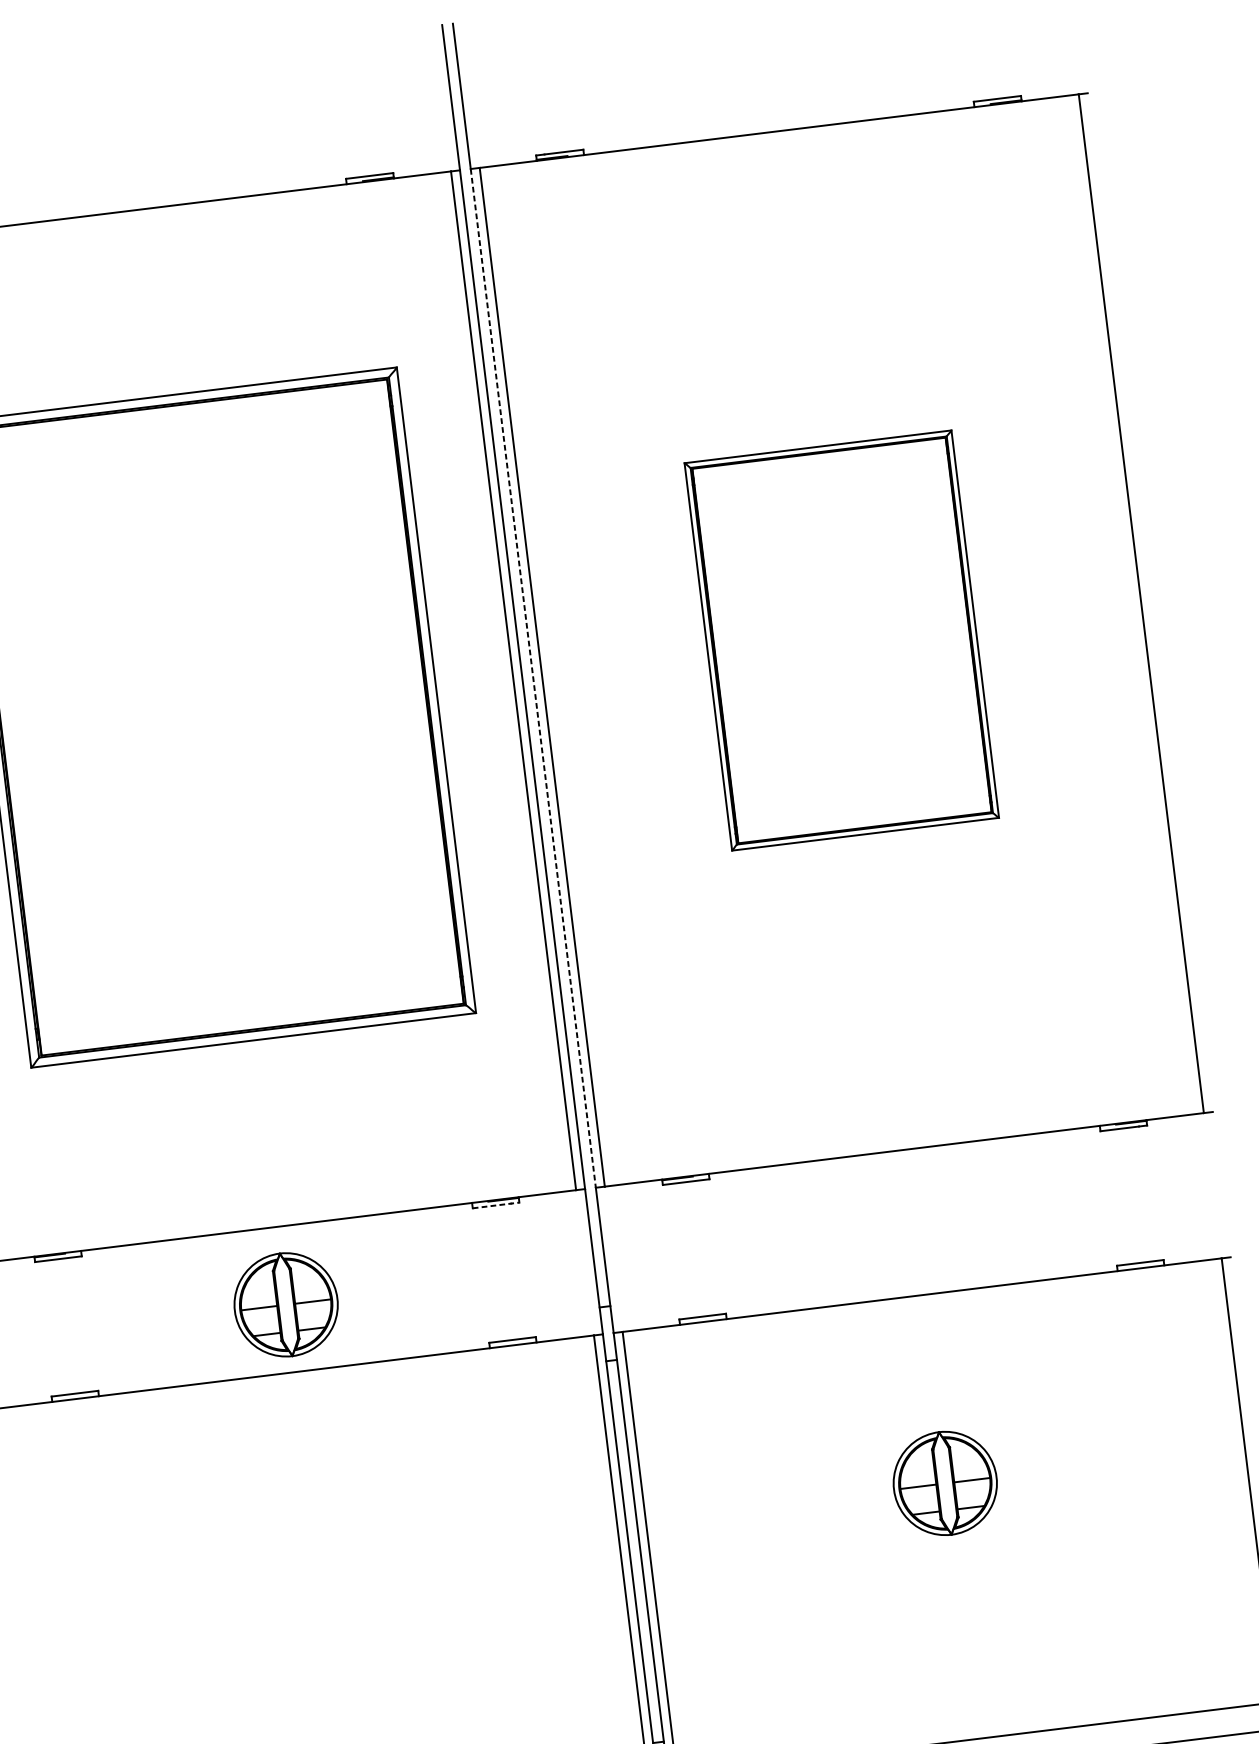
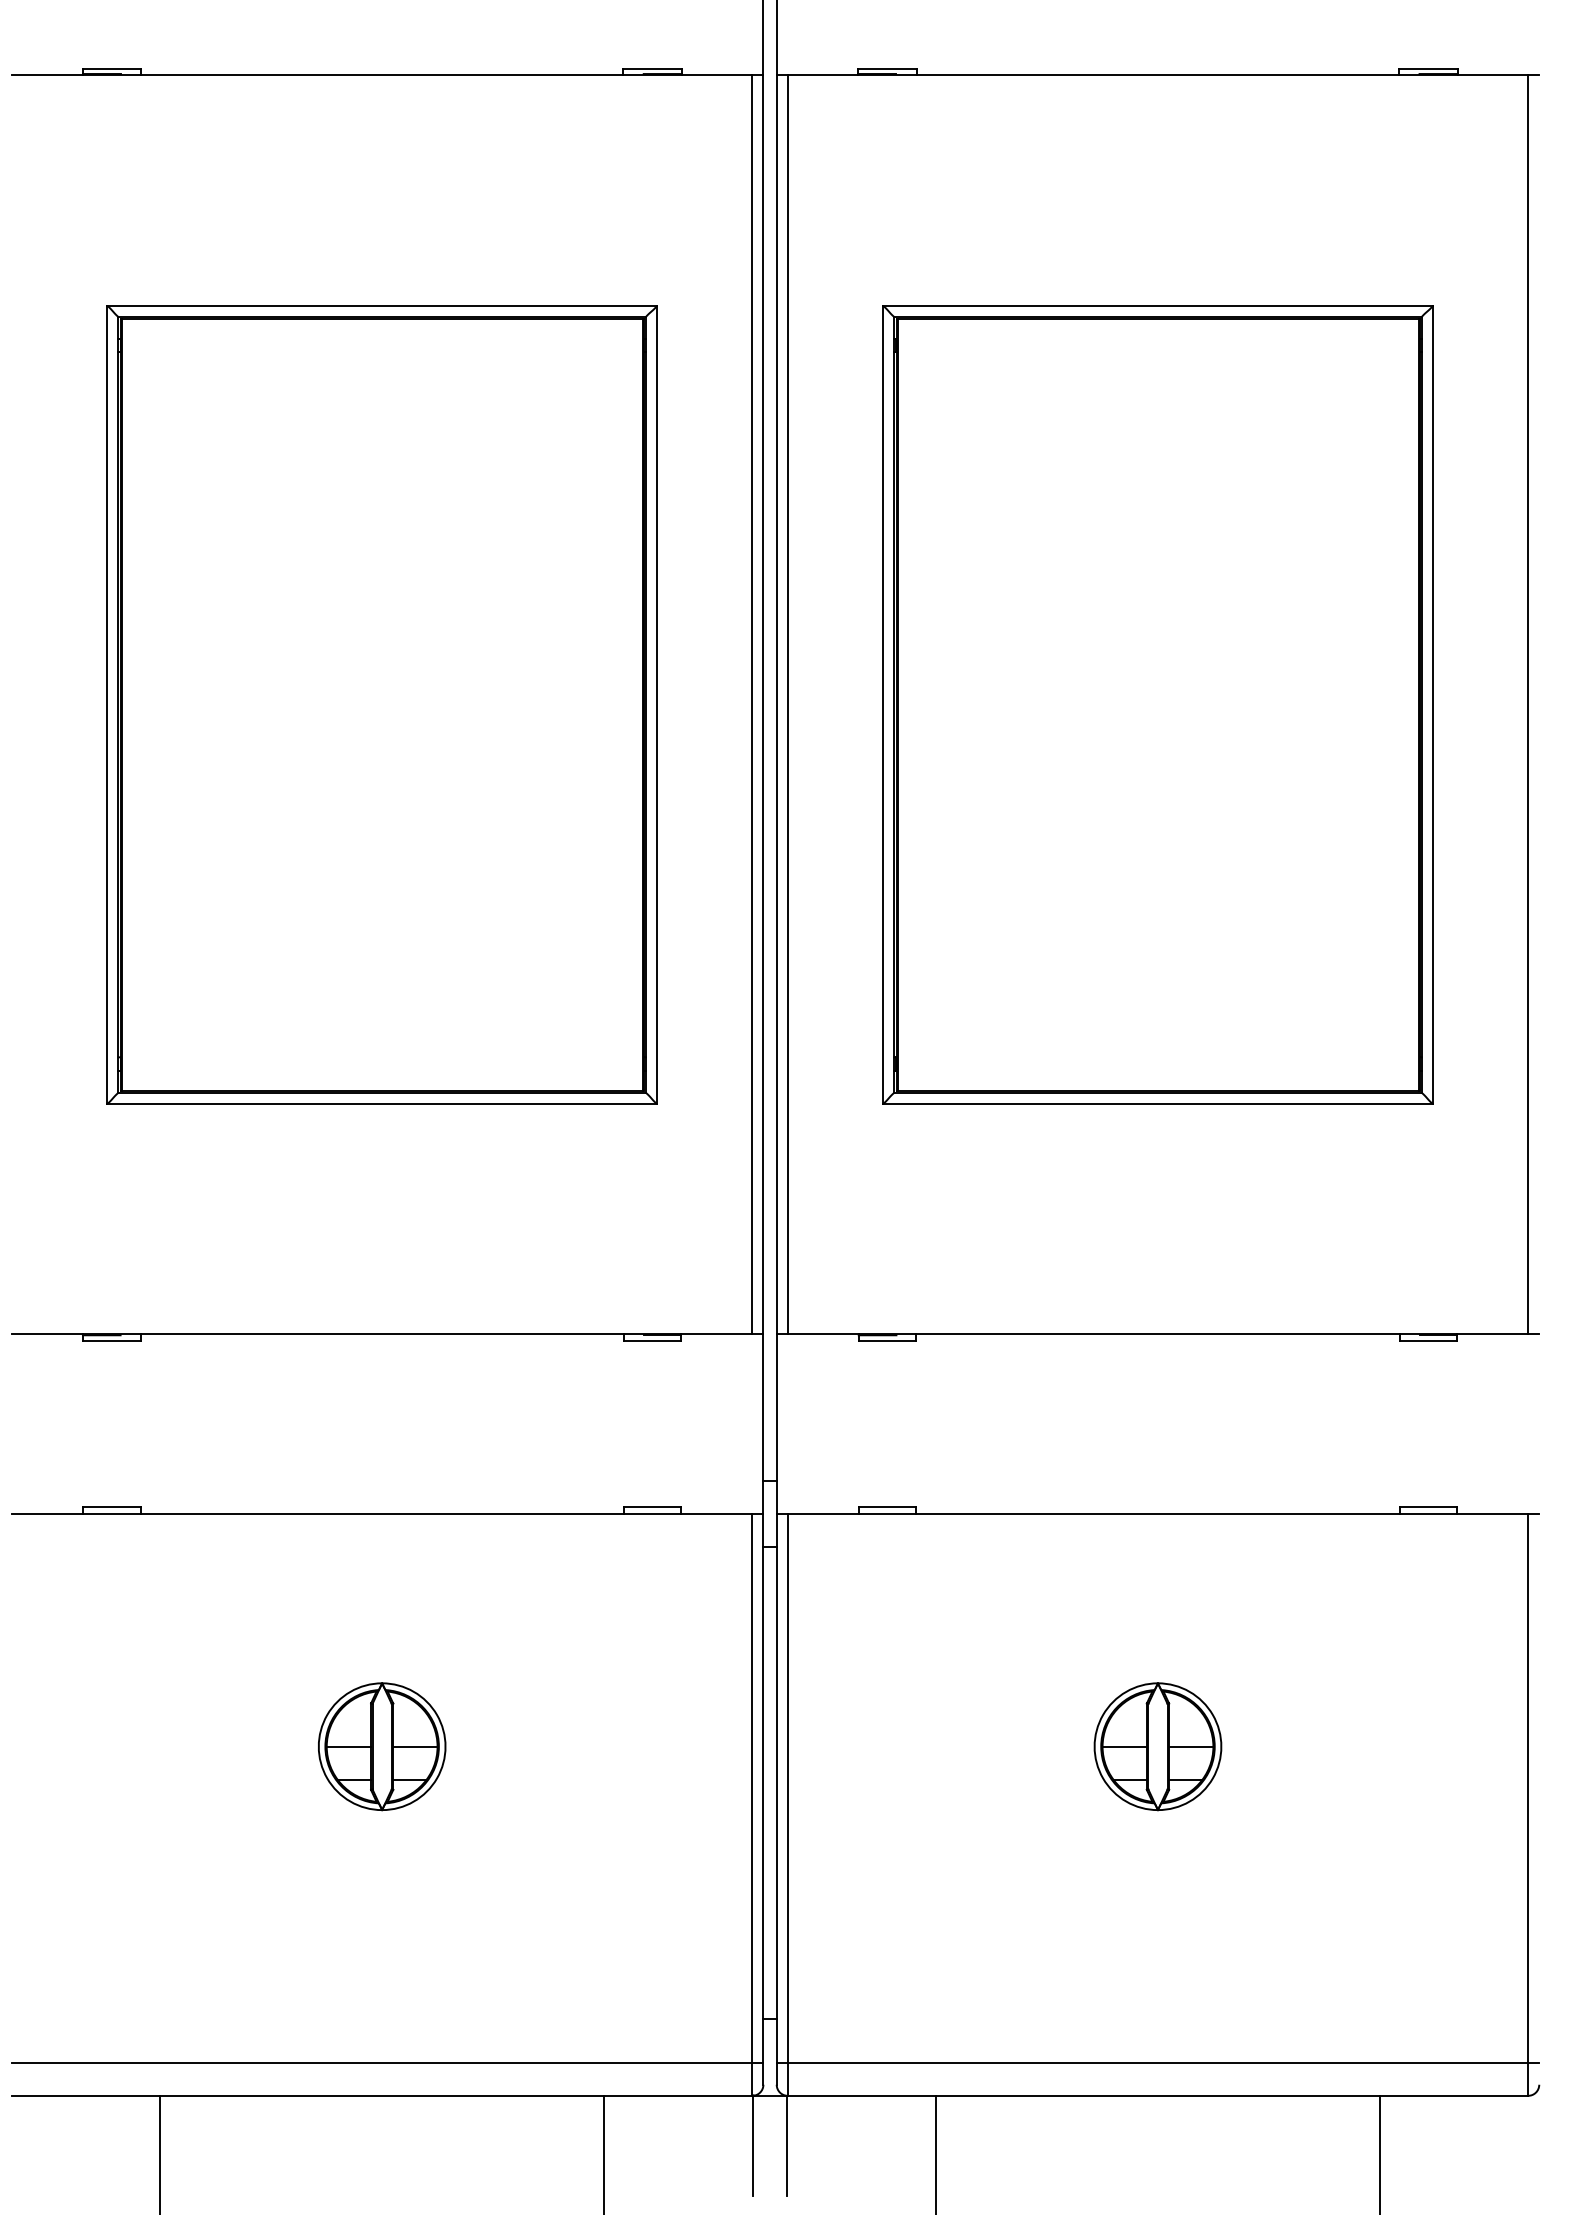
part: (841, 640) -> (1157, 704), size x1.67
line: (533, 678) -> (776, 704), dashed -> solid
line: (496, 1205) -> (652, 1341), dashed -> solid
part: (286, 1304) -> (382, 1746), moved

